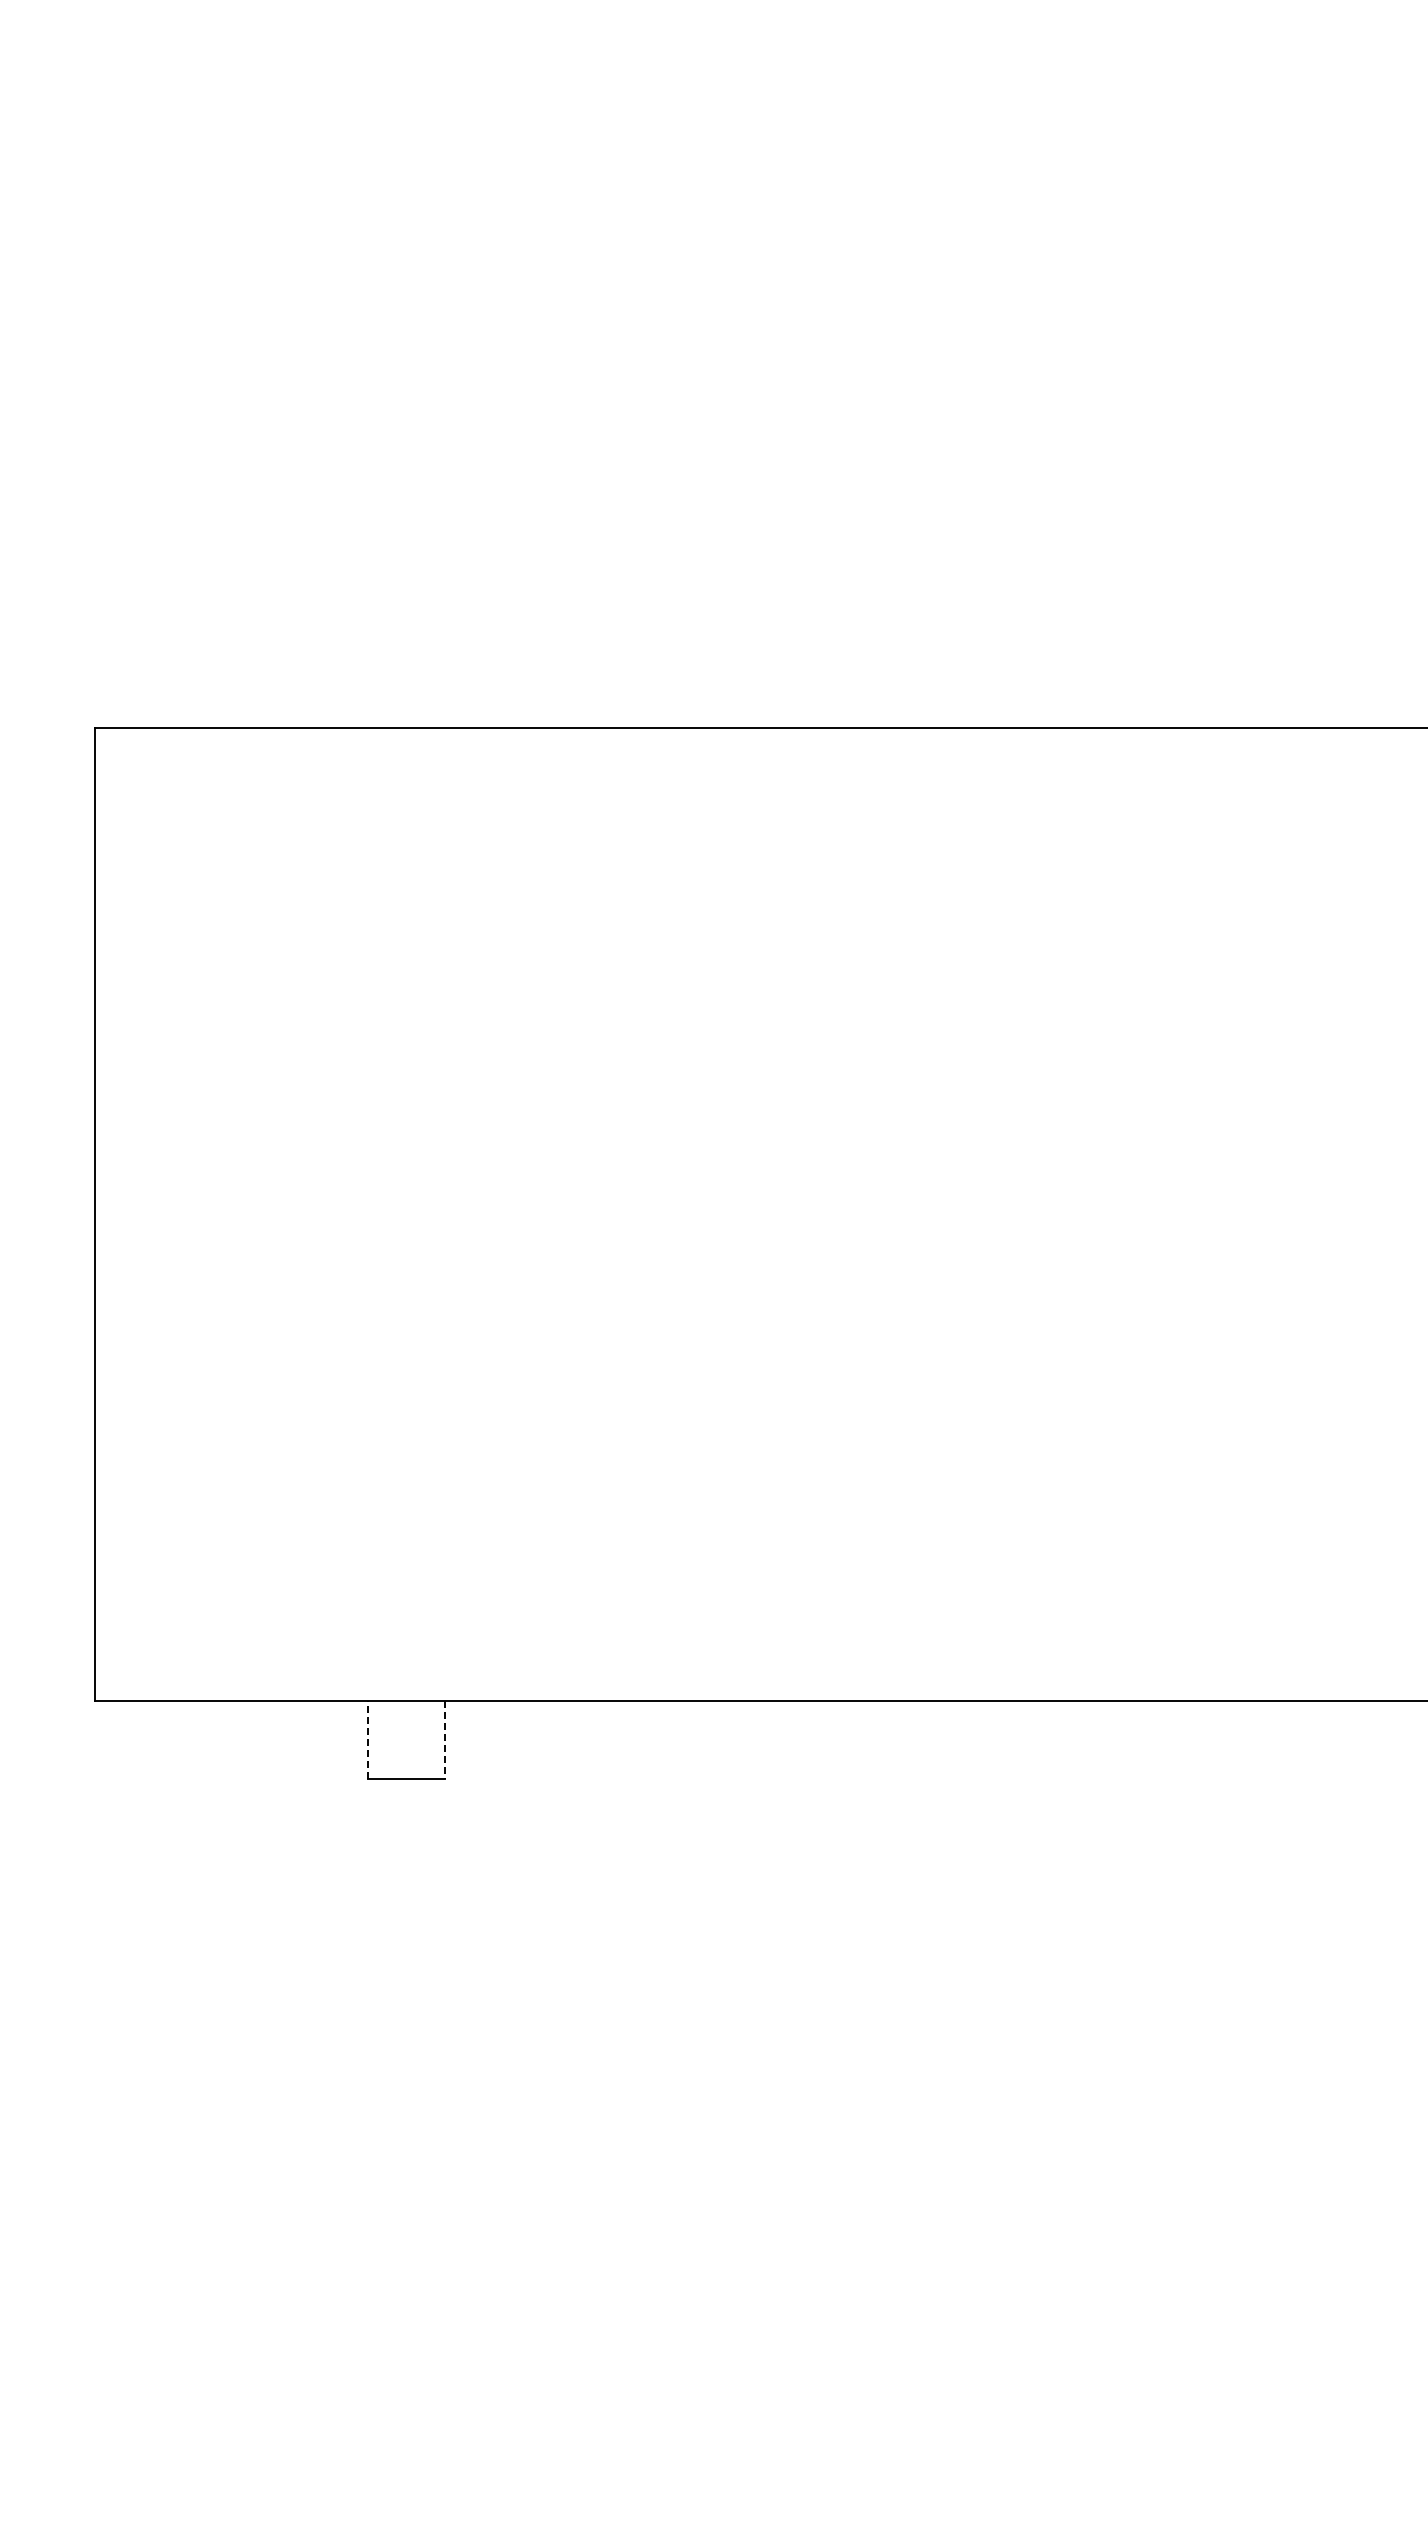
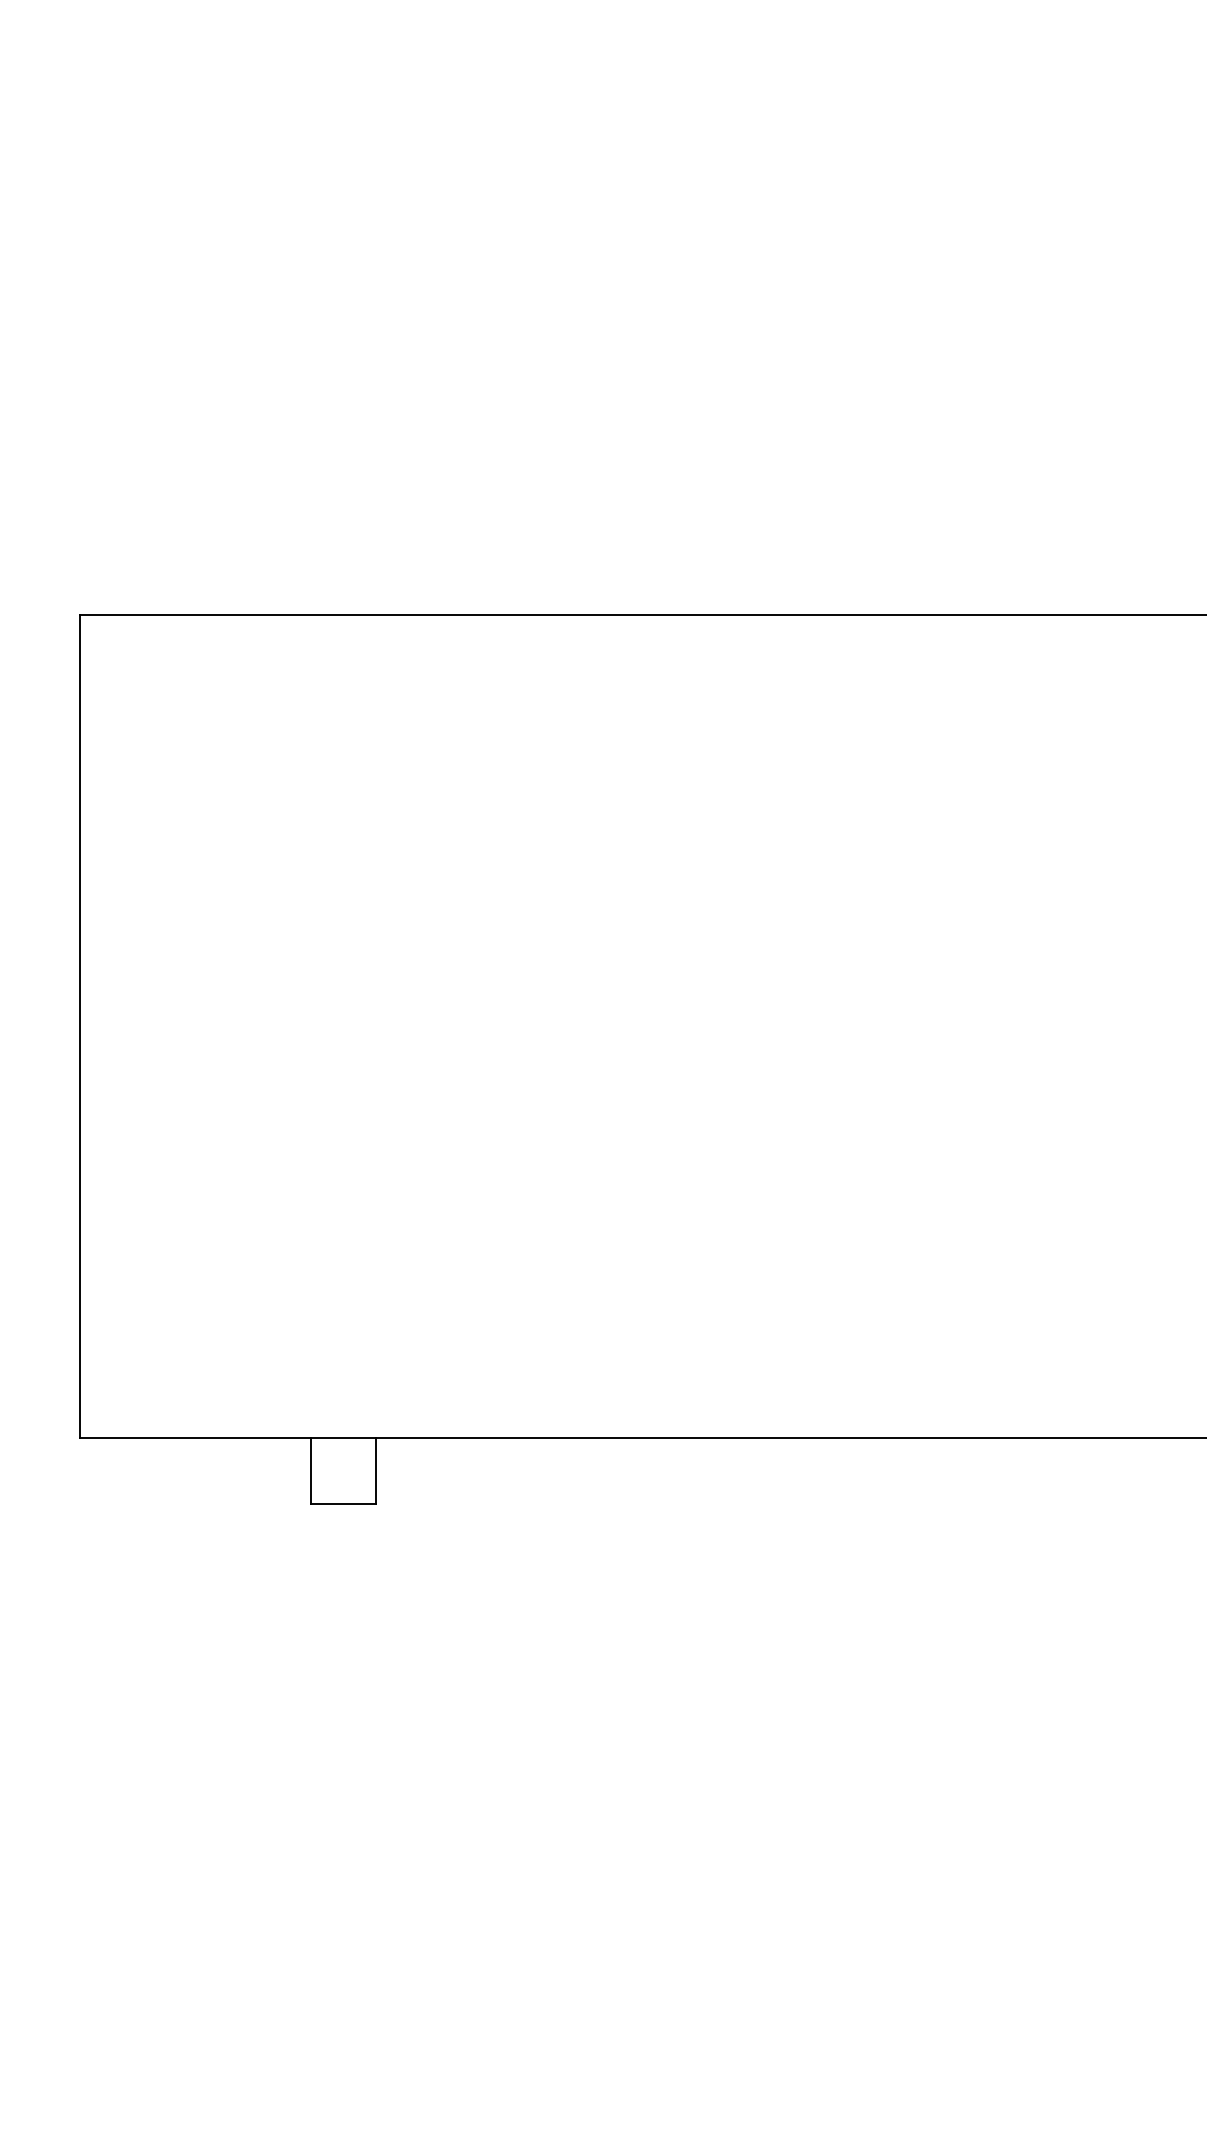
line: (367, 1739) -> (310, 1470), dashed -> solid
line: (445, 1739) -> (376, 1470), dashed -> solid

